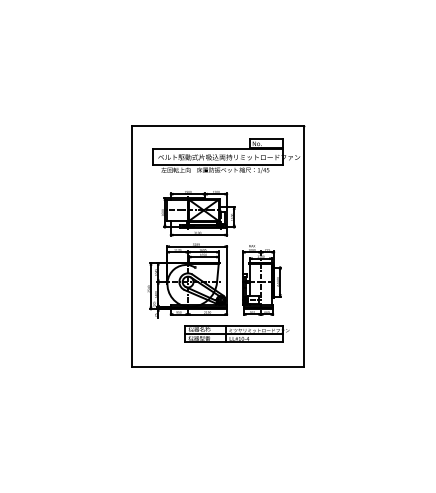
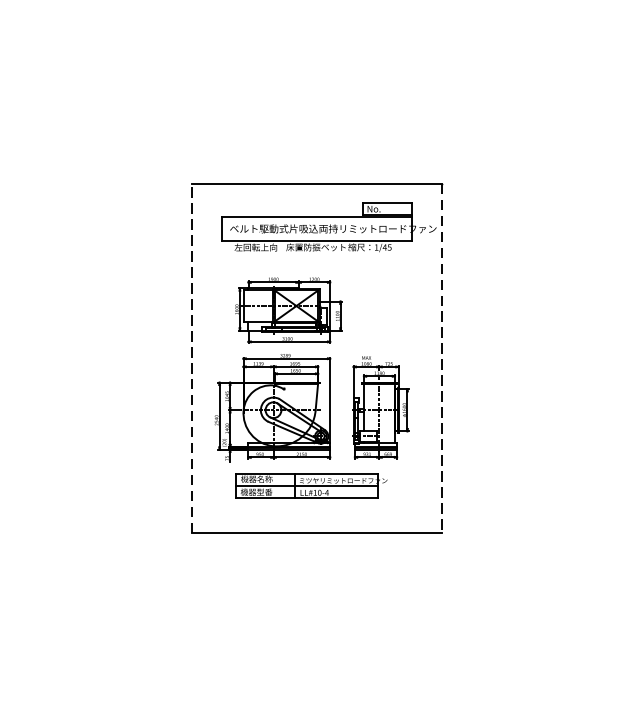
line: (132, 246) -> (192, 358), solid -> dashed
line: (303, 246) -> (441, 358), solid -> dashed
part: (236, 333) -> (310, 485), moved

